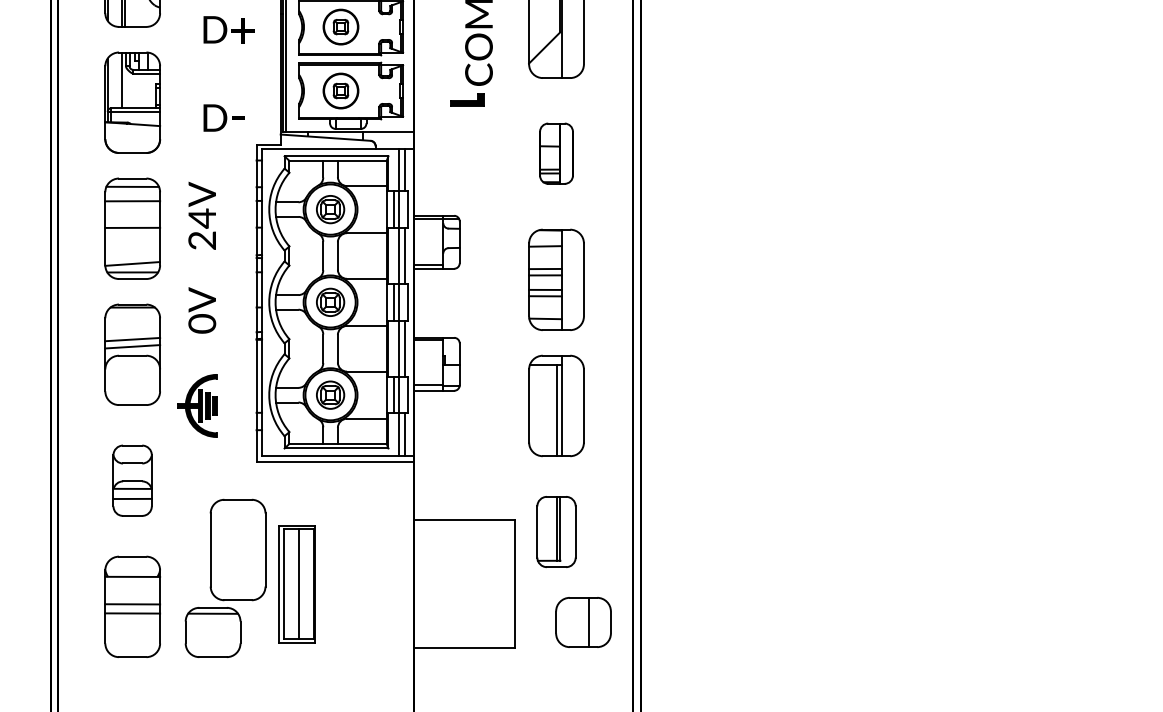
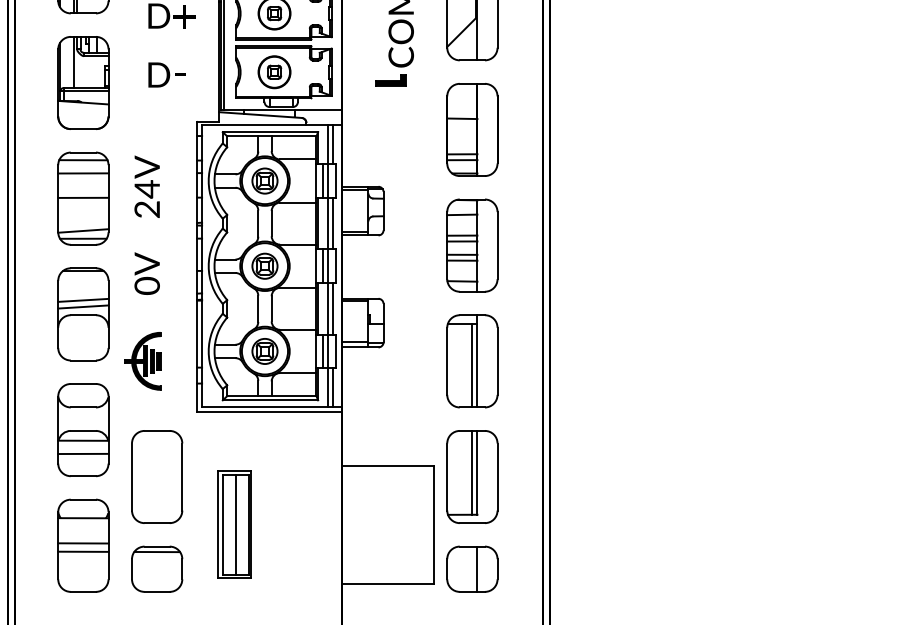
text: (223, 117) -> (166, 74), moved
part: (556, 153) -> (472, 129), size x1.67
part: (132, 480) -> (83, 429), size x1.43
part: (556, 531) -> (472, 476), size x1.43
part: (237, 549) -> (156, 476), moved
part: (583, 622) -> (472, 569), moved

